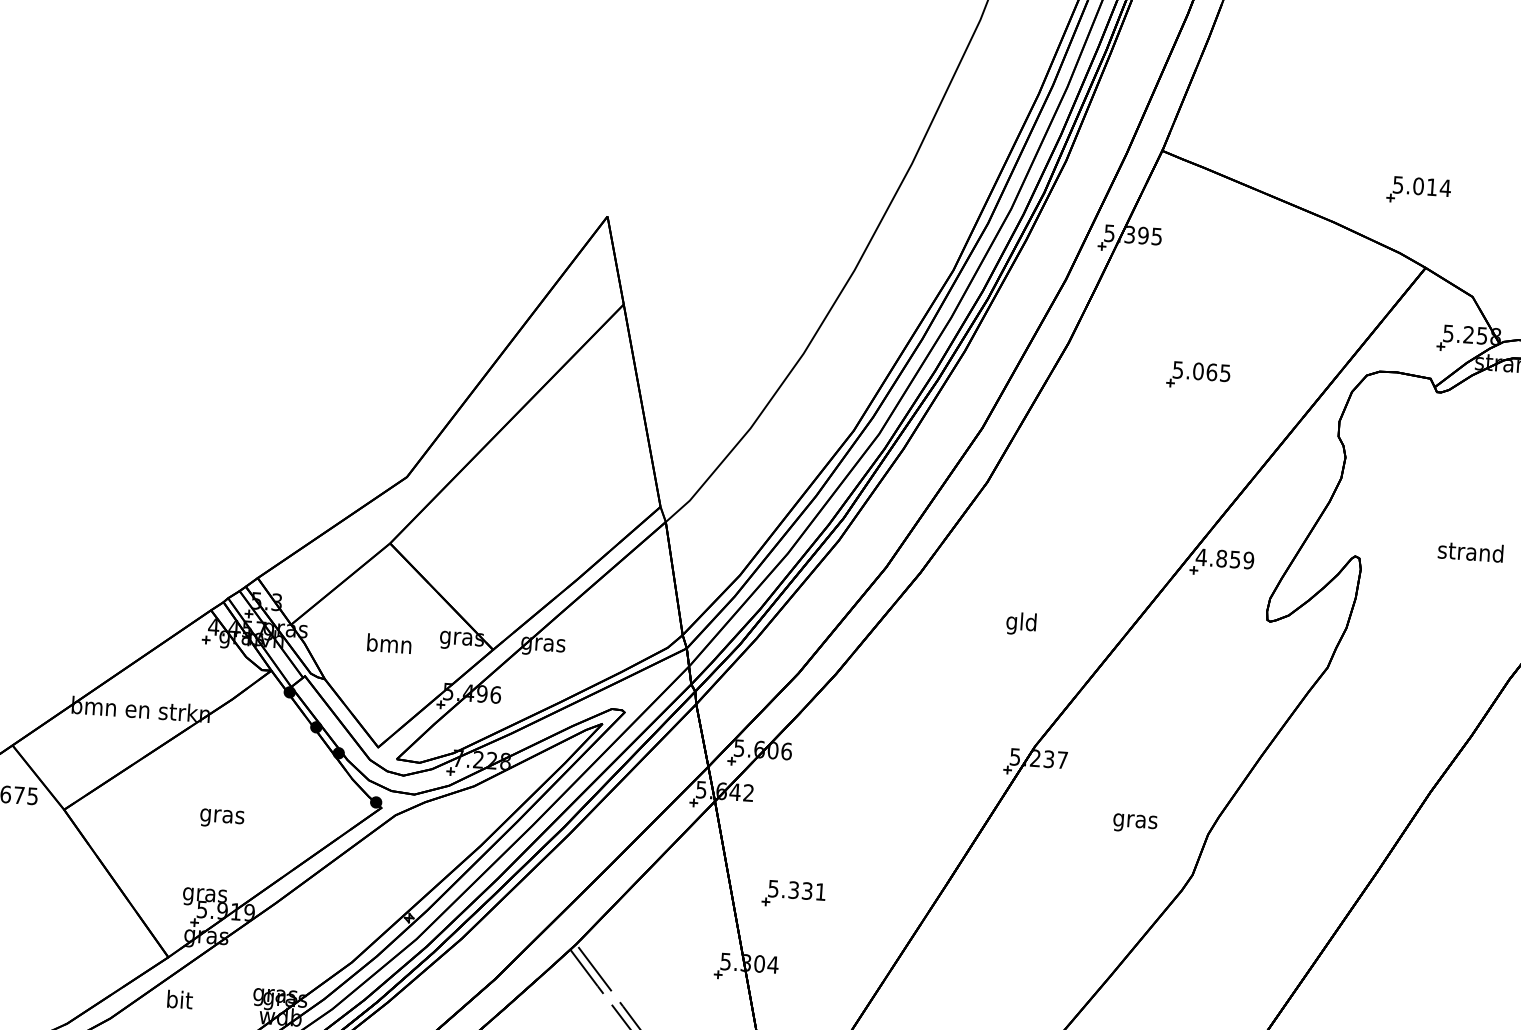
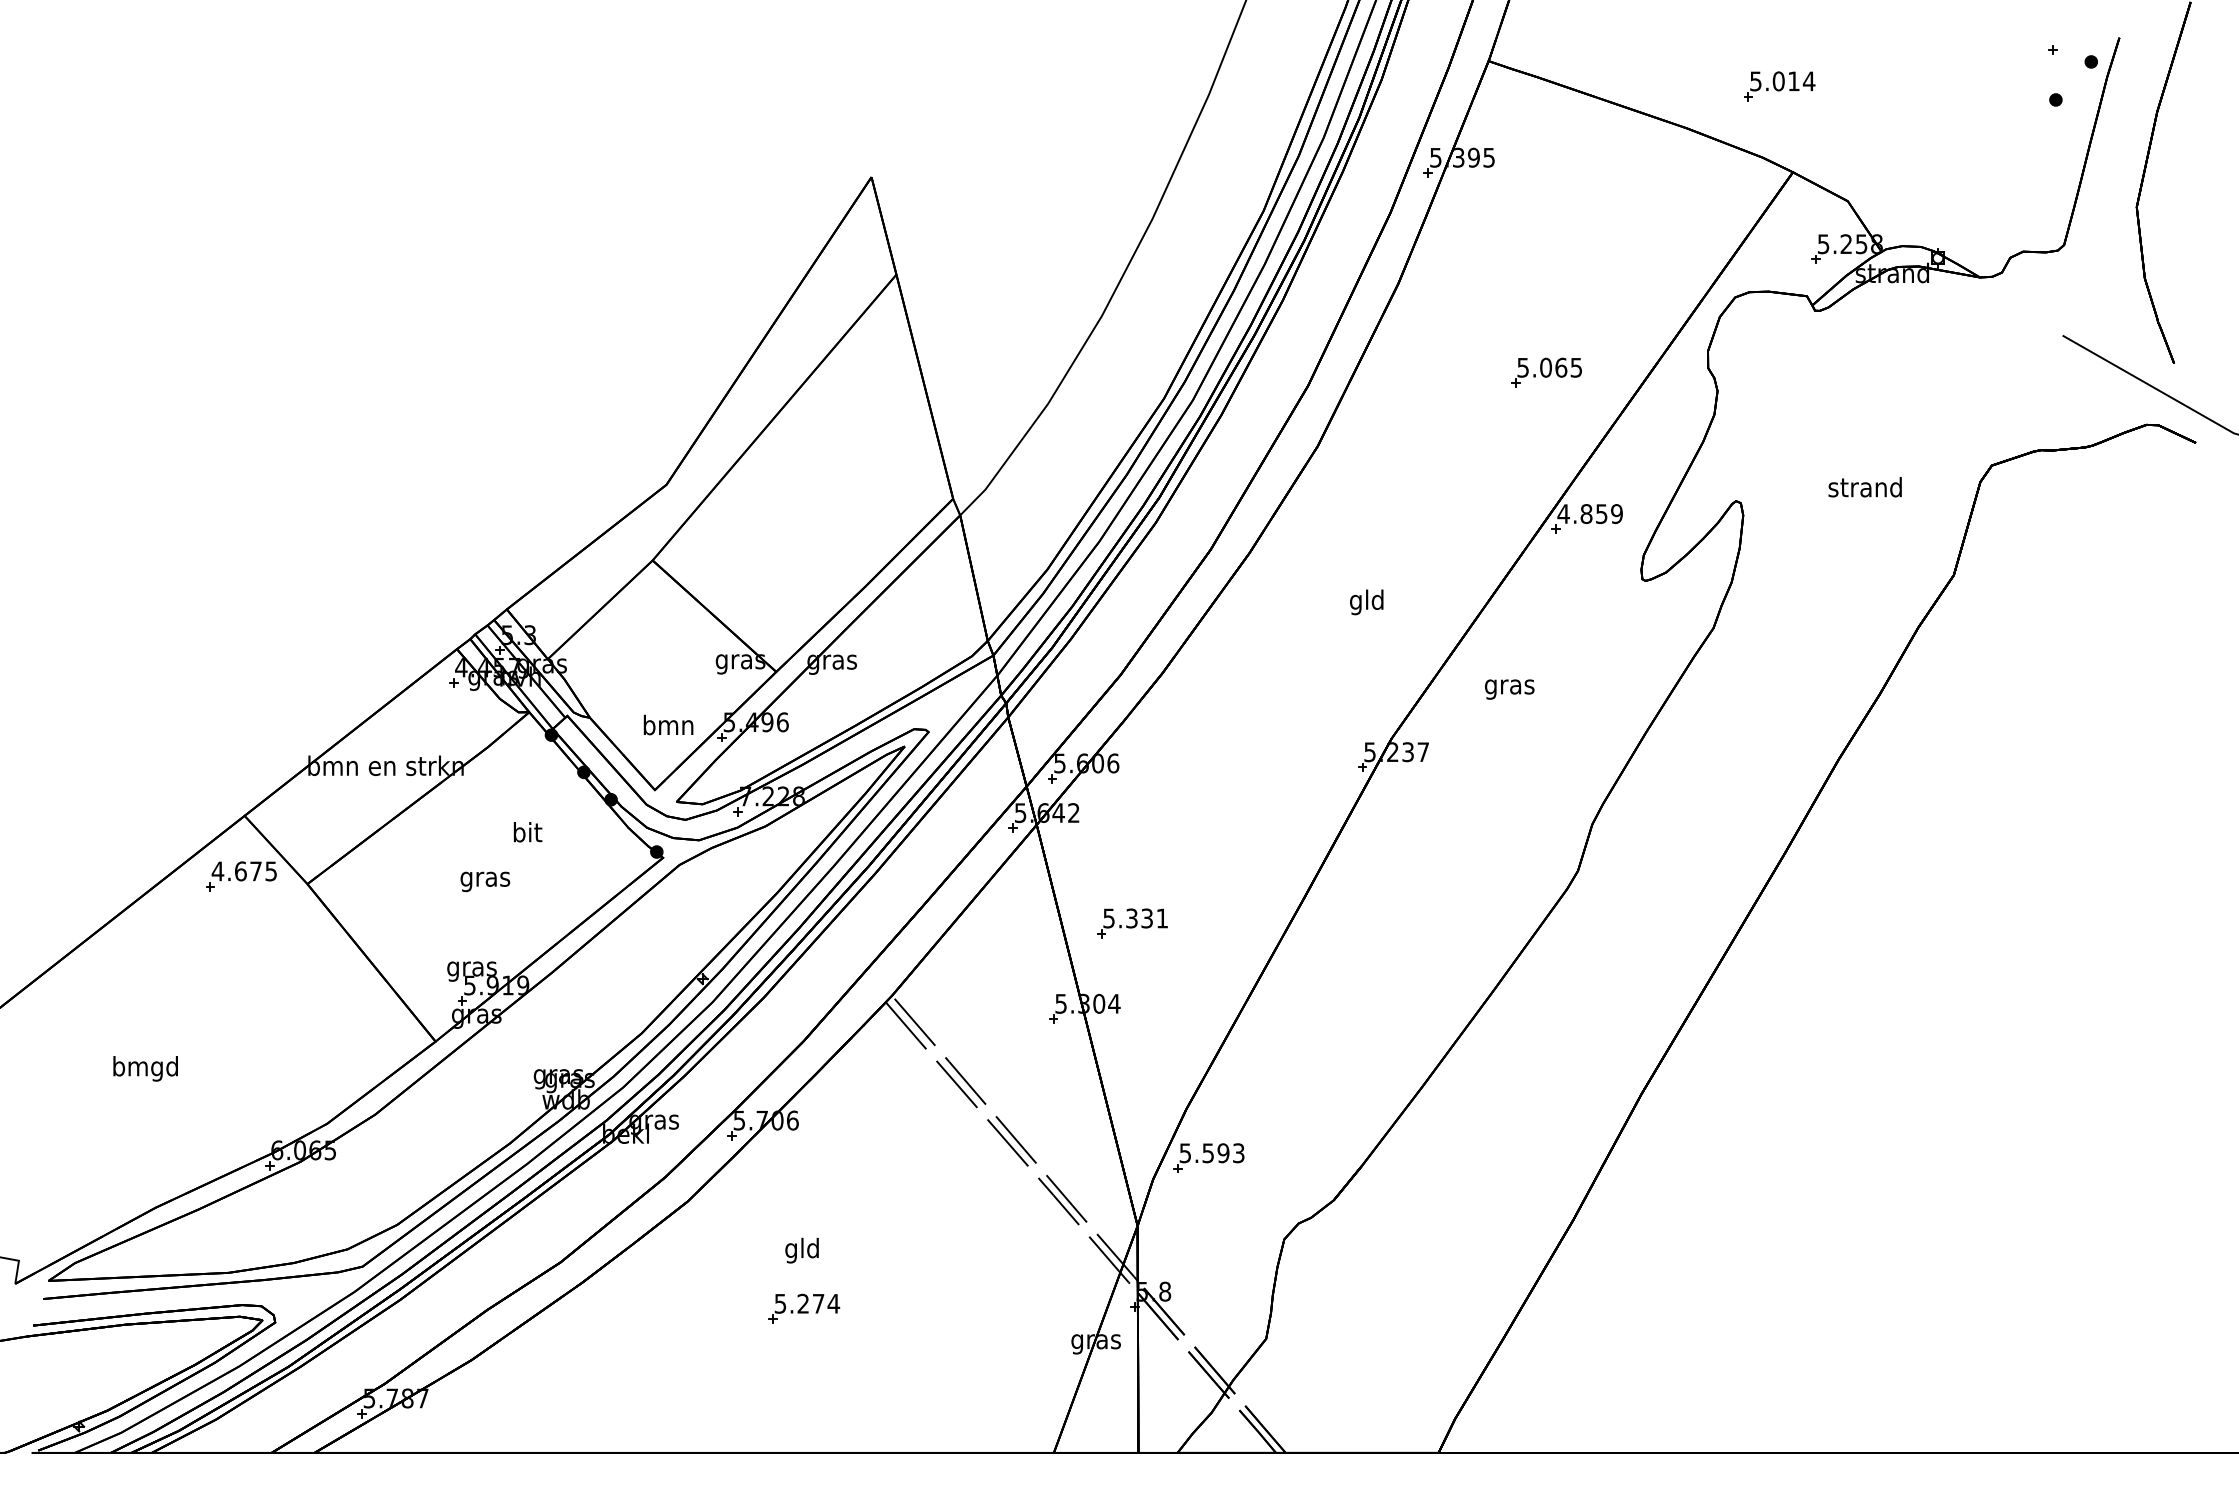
part: (1198, 375) -> (1546, 372), moved
text: (389, 643) -> (668, 724), moved
text: (1135, 823) -> (1509, 689), moved
text: (179, 999) -> (527, 832), moved

